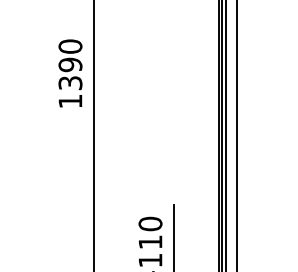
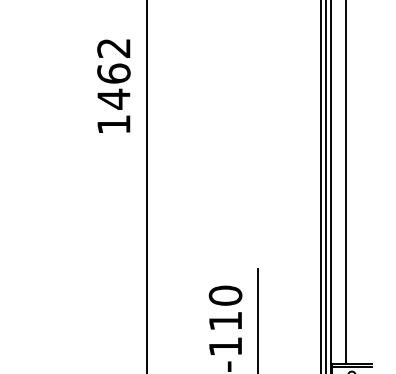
text: (70, 64) -> (113, 73), 1390 -> 1462

